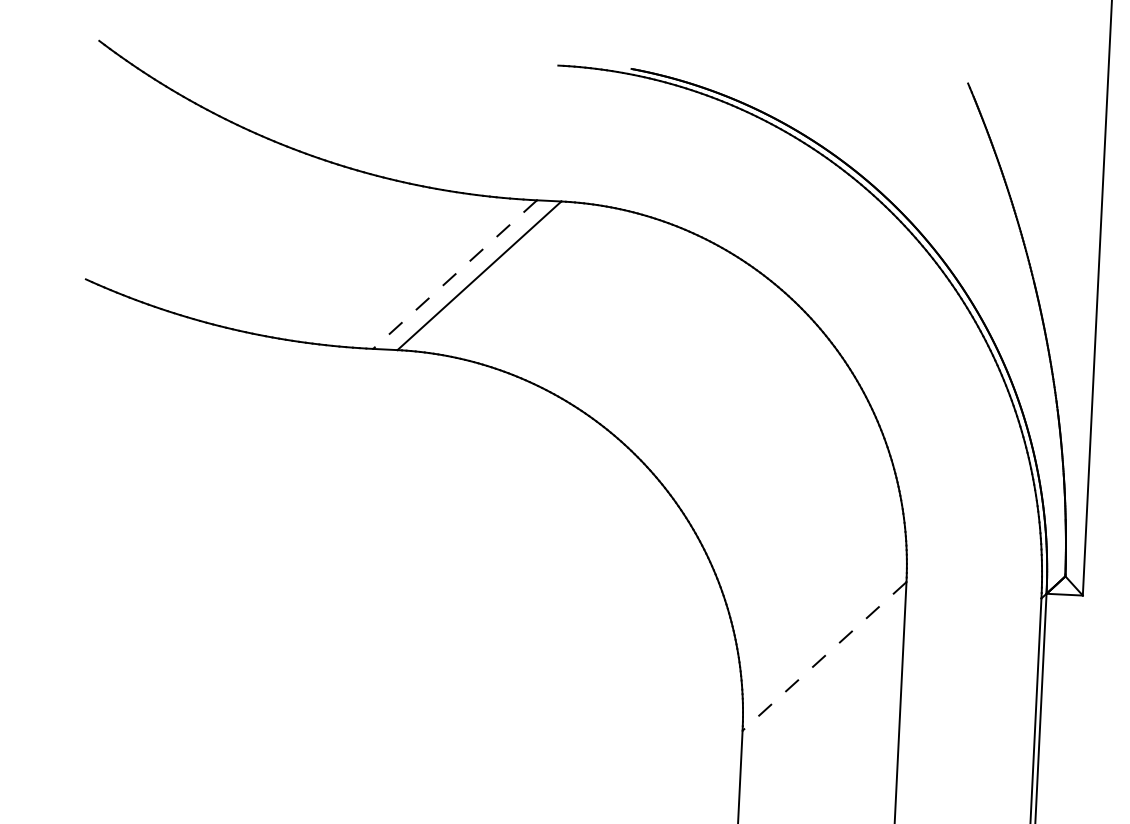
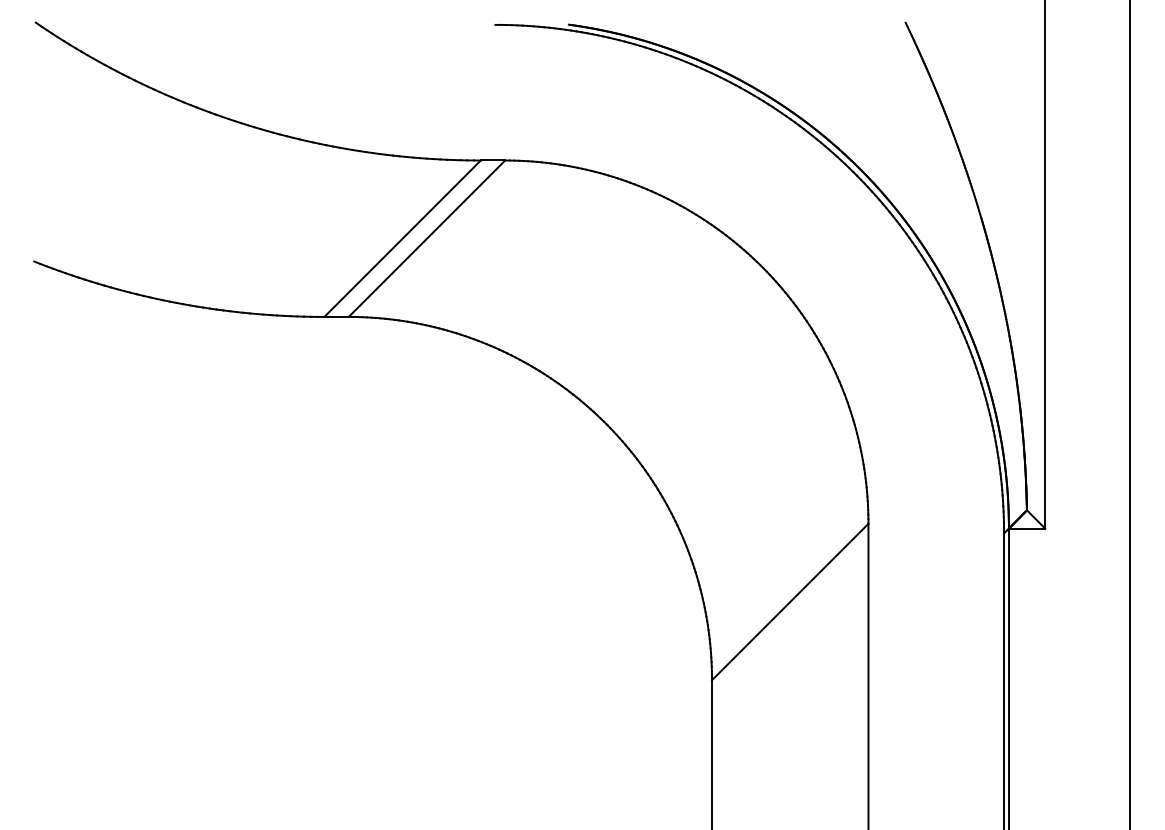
line: (455, 274) -> (402, 238), dashed -> solid
line: (824, 656) -> (790, 602), dashed -> solid

